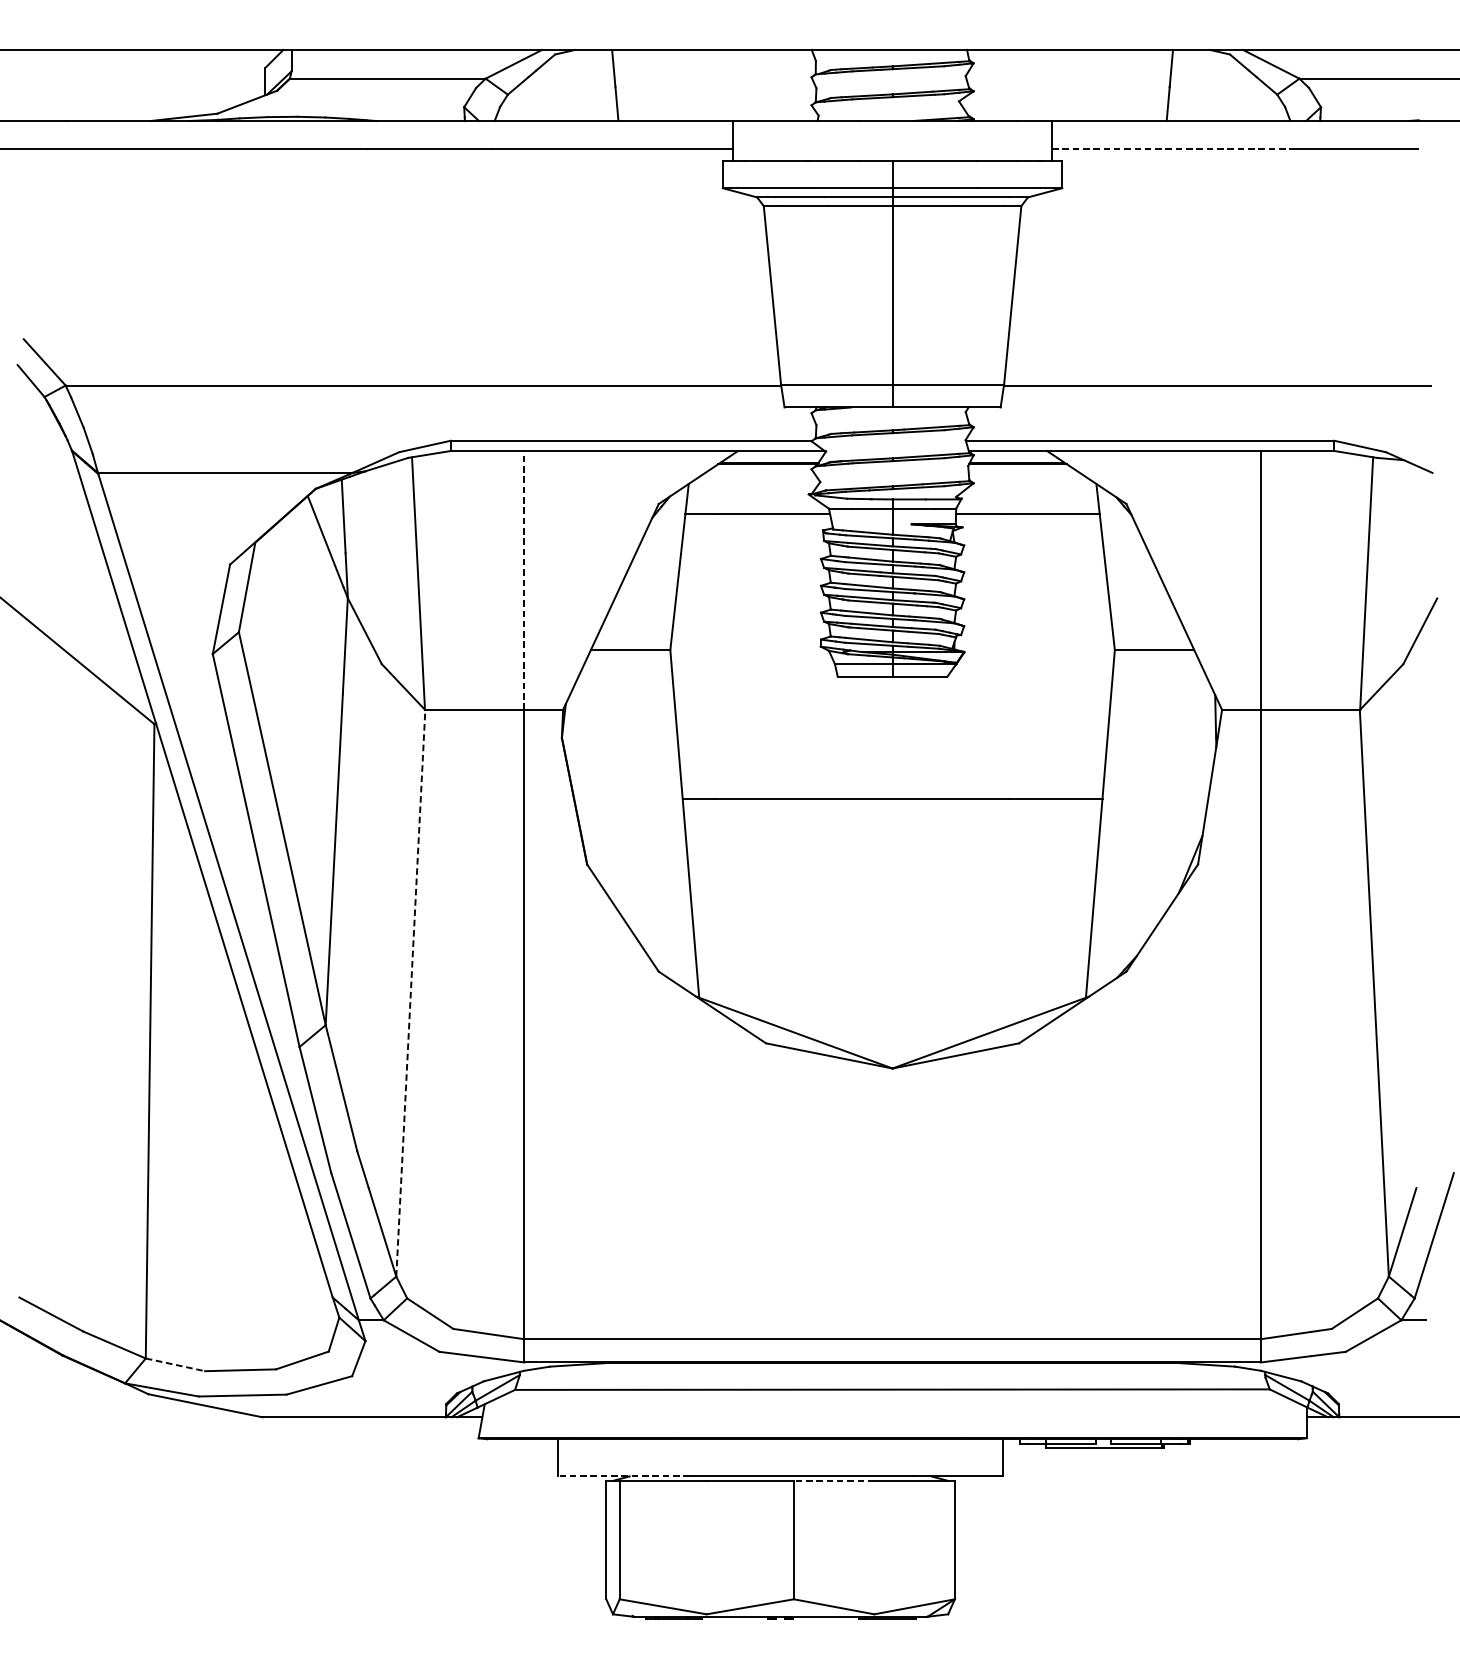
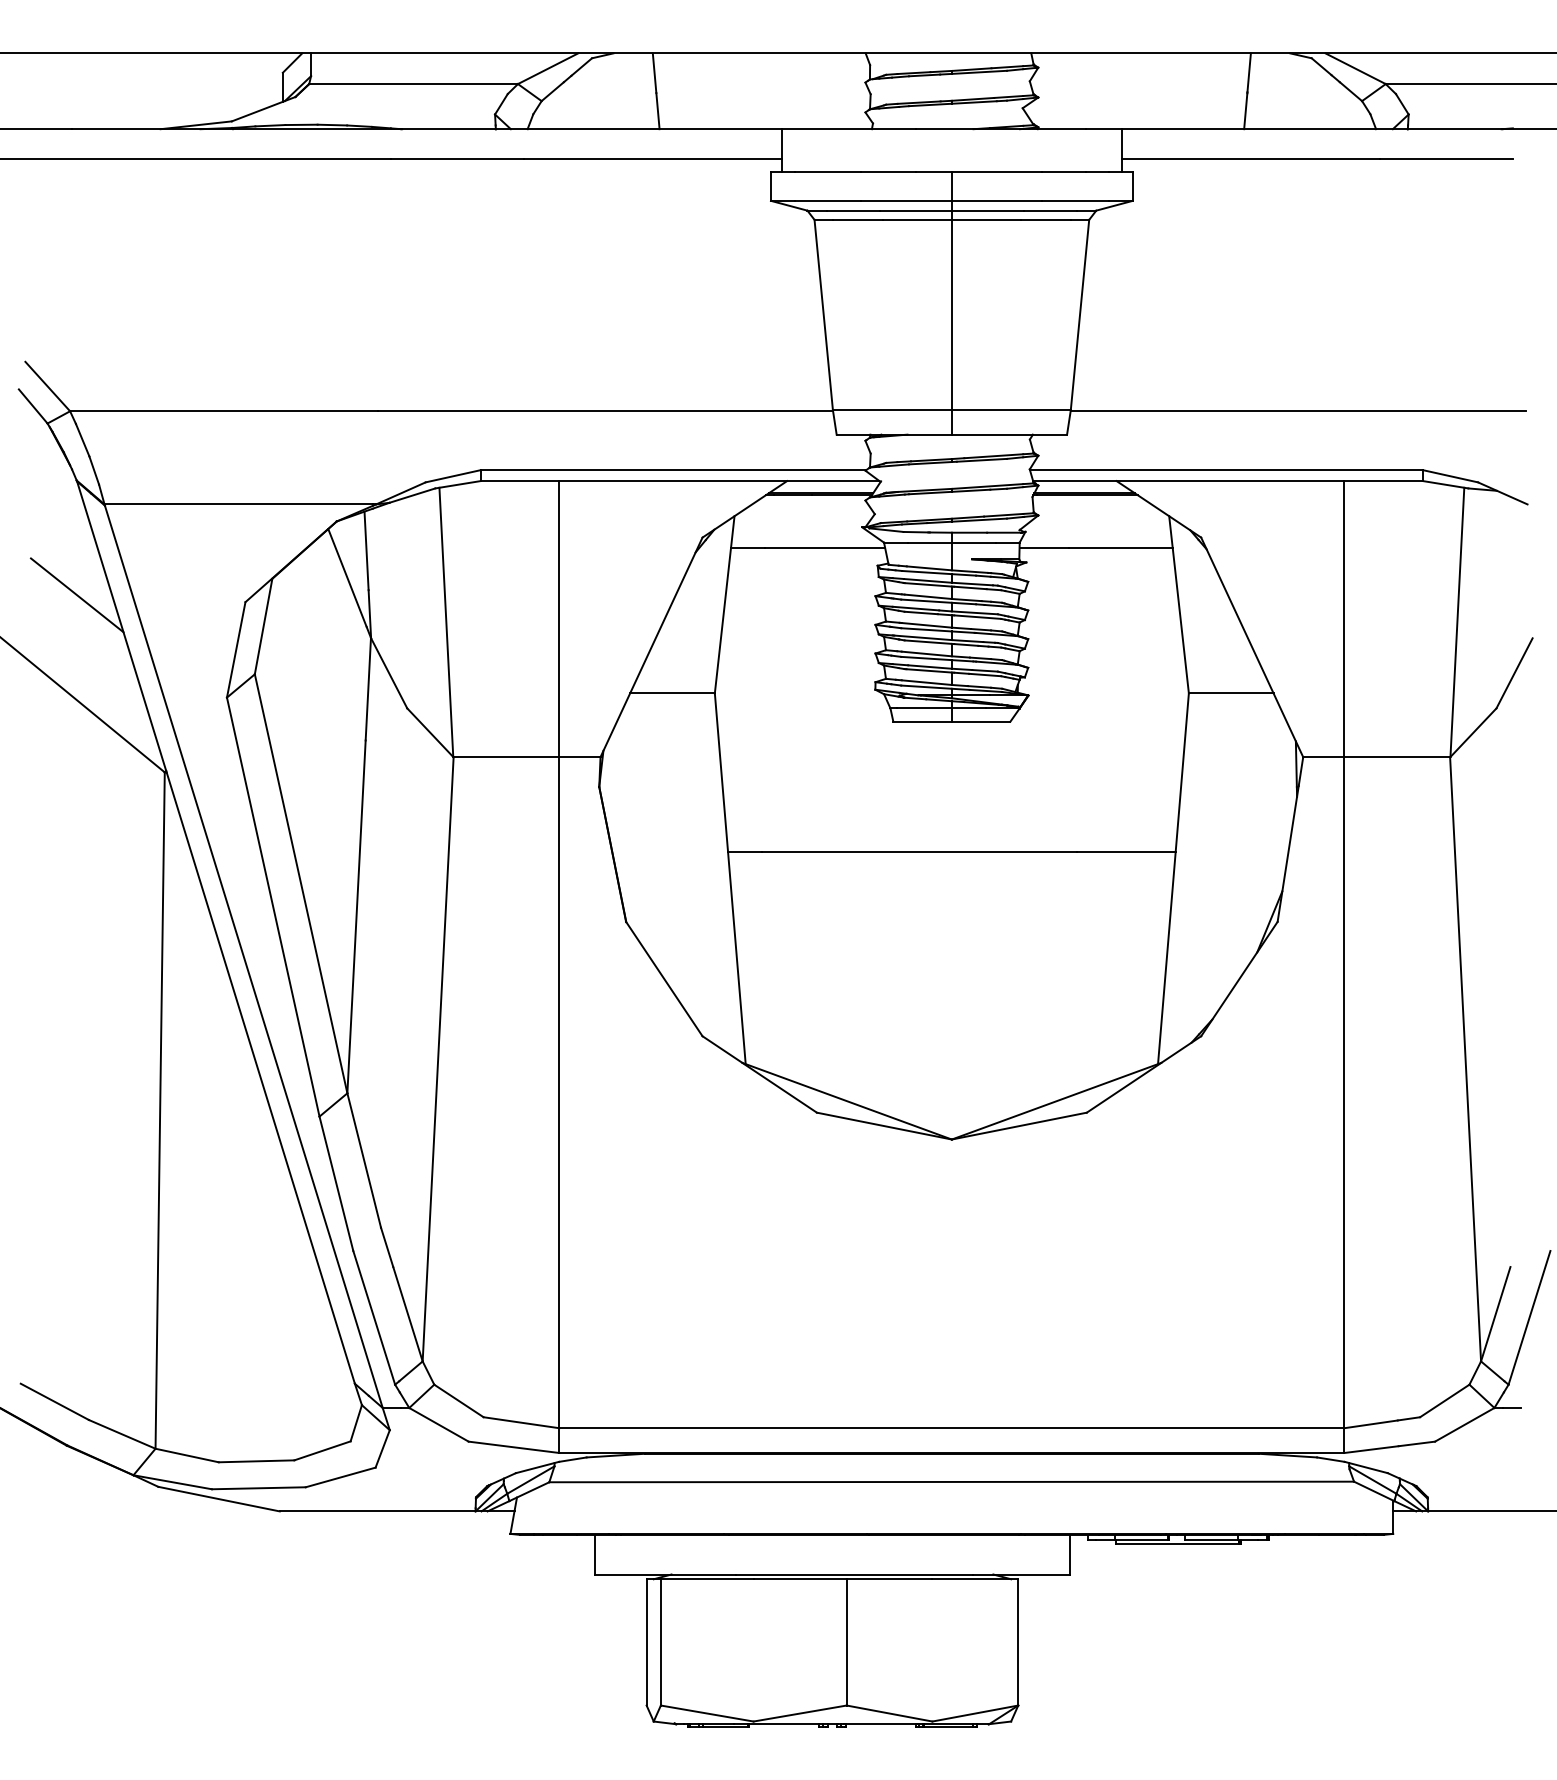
line: (1172, 148) -> (1250, 158), dashed -> solid
line: (71, 558) -> (76, 595), added
line: (524, 579) -> (559, 618), dashed -> solid
line: (411, 993) -> (438, 1059), dashed -> solid
line: (175, 1364) -> (187, 1455), dashed -> solid
line: (623, 1476) -> (664, 1574), dashed -> solid
line: (834, 1481) -> (889, 1579), dashed -> solid

